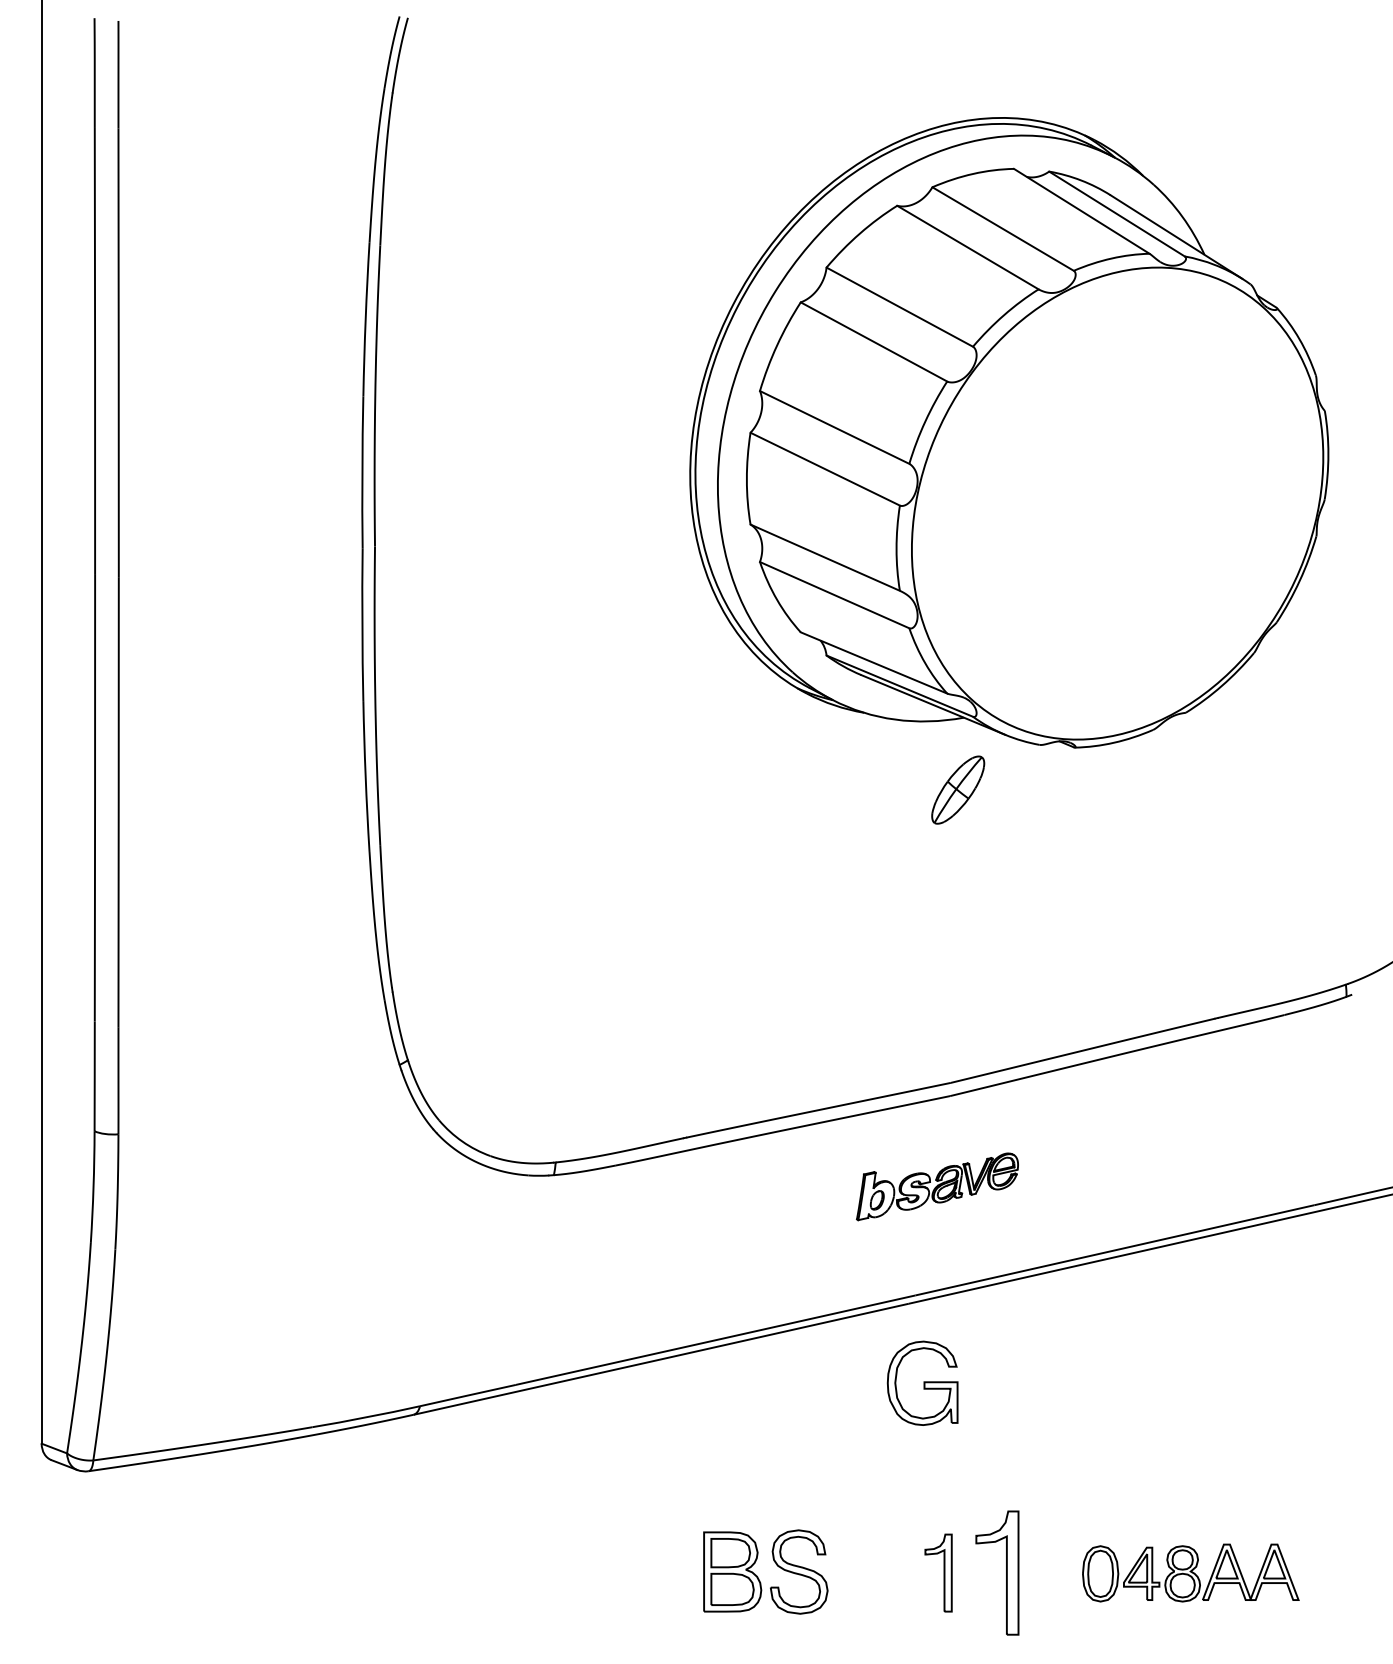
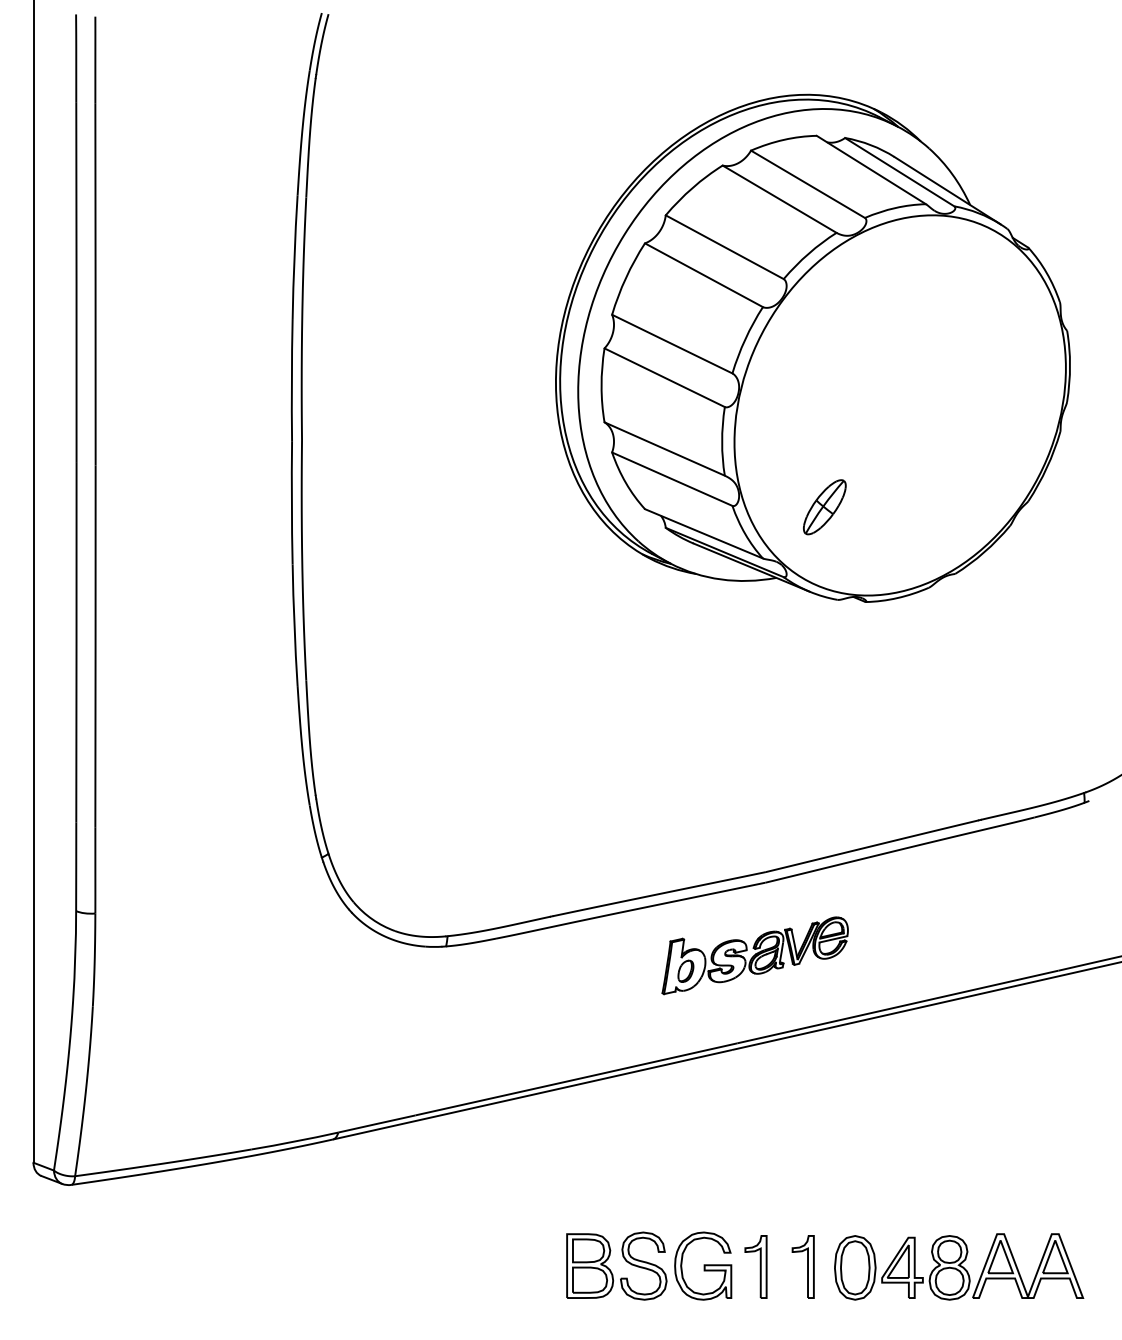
part: (957, 790) -> (824, 507), moved
part: (936, 1186) -> (754, 955), size x1.43
part: (923, 1382) -> (703, 1265), moved
part: (996, 1572) -> (802, 1266), size x0.62
part: (1191, 1572) -> (959, 1266), size x1.43

